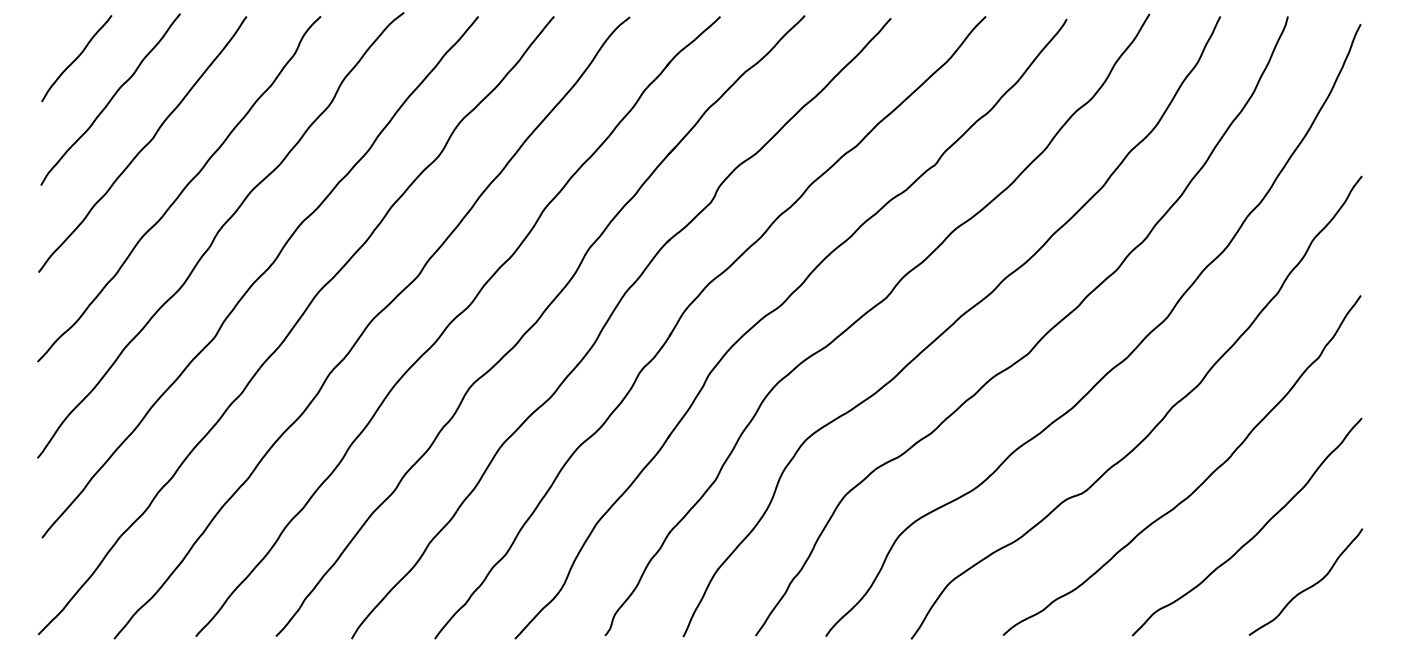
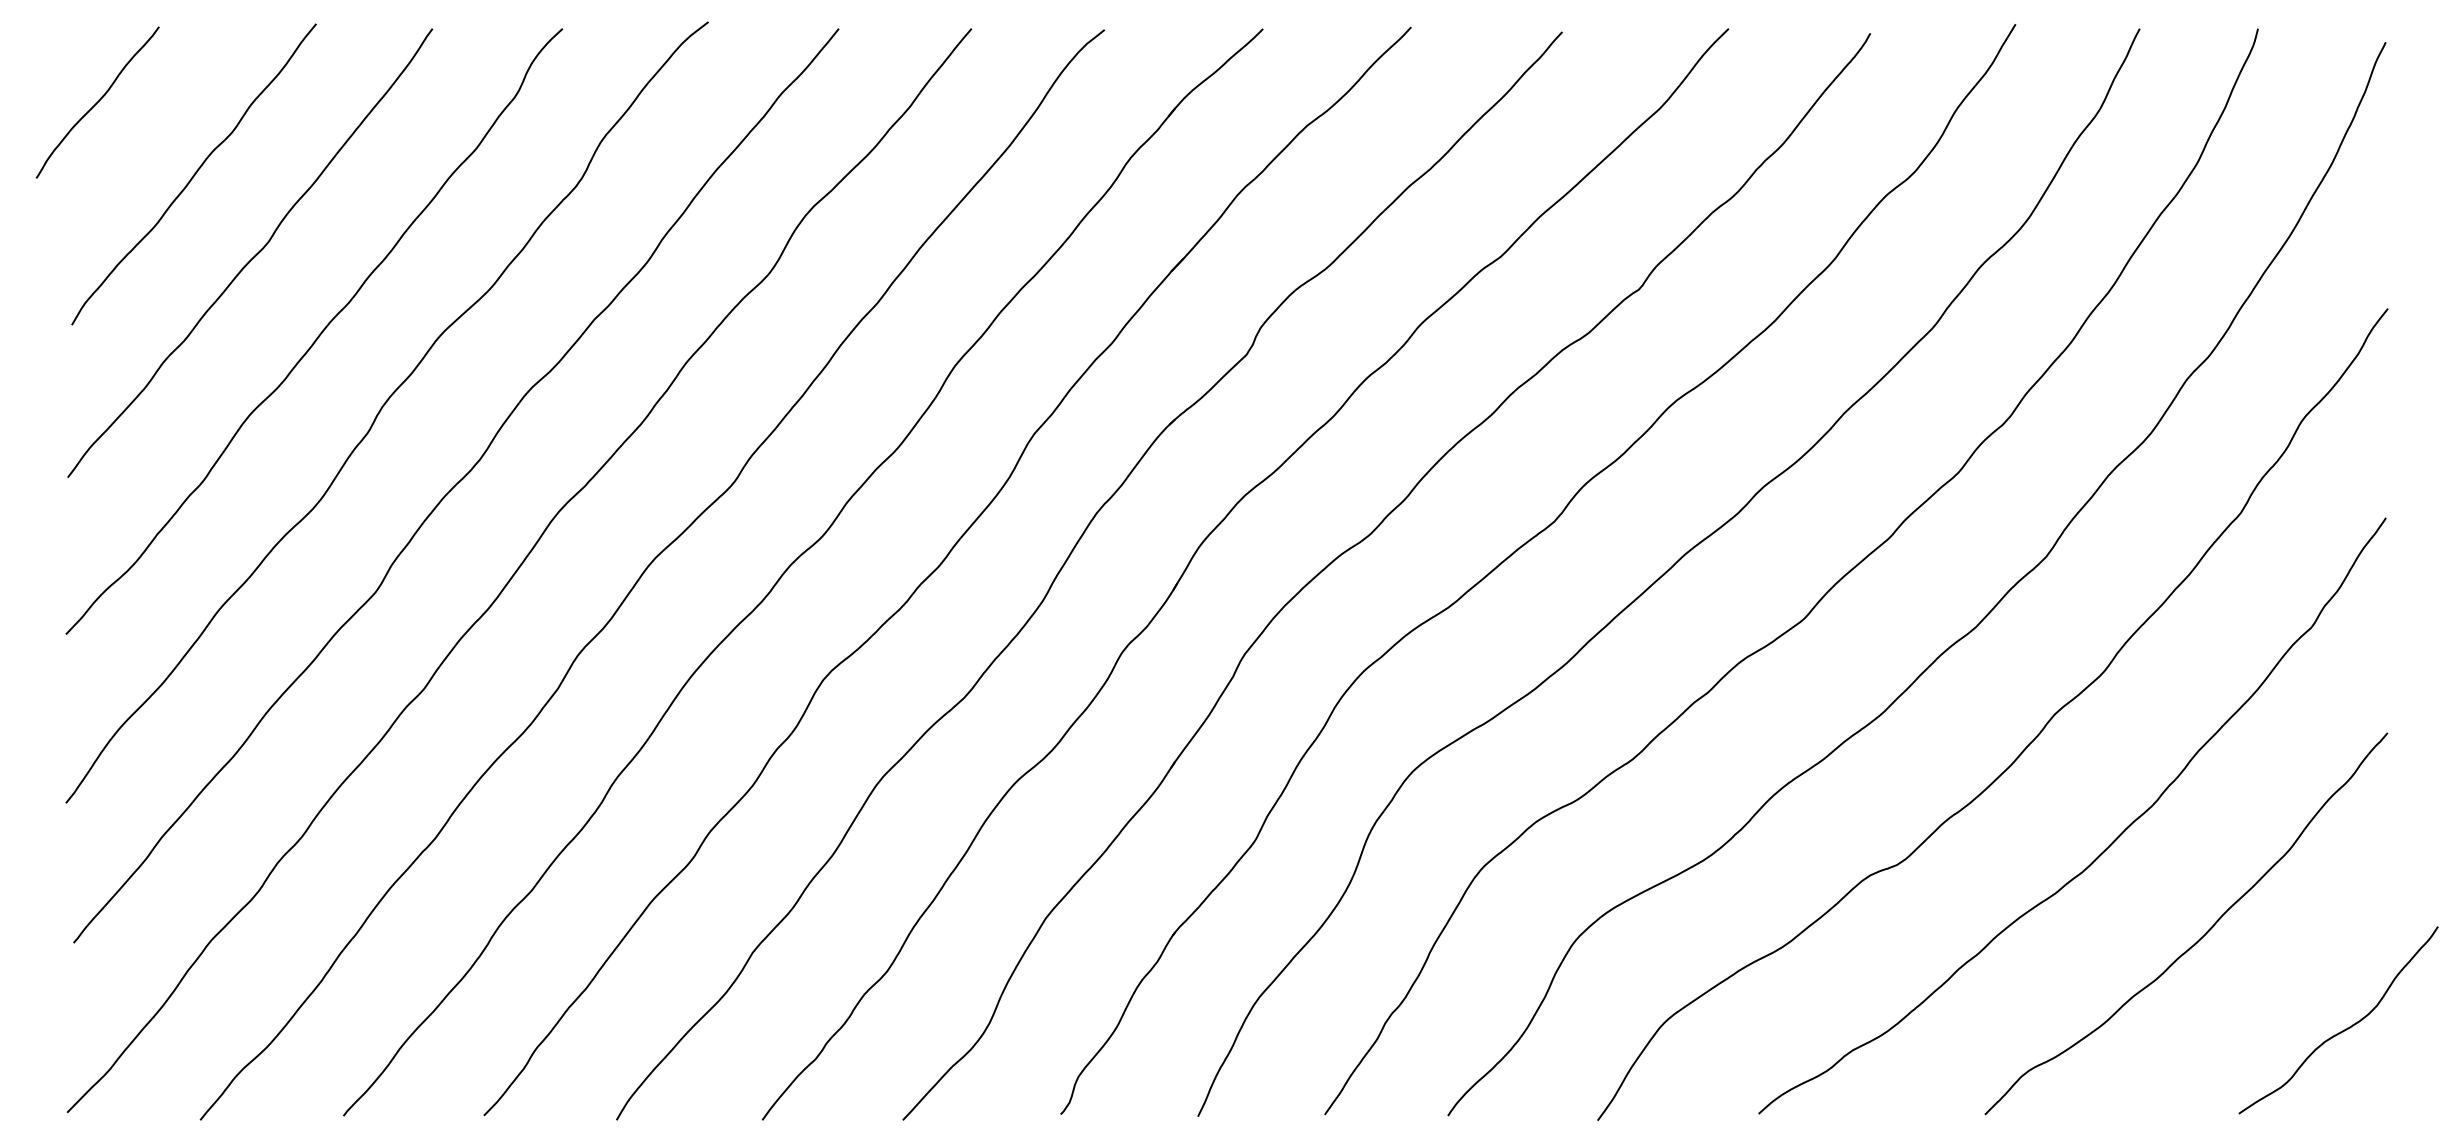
curve: (76, 58) -> (97, 102), moved
curve: (1307, 587) -> (2341, 1029), moved

